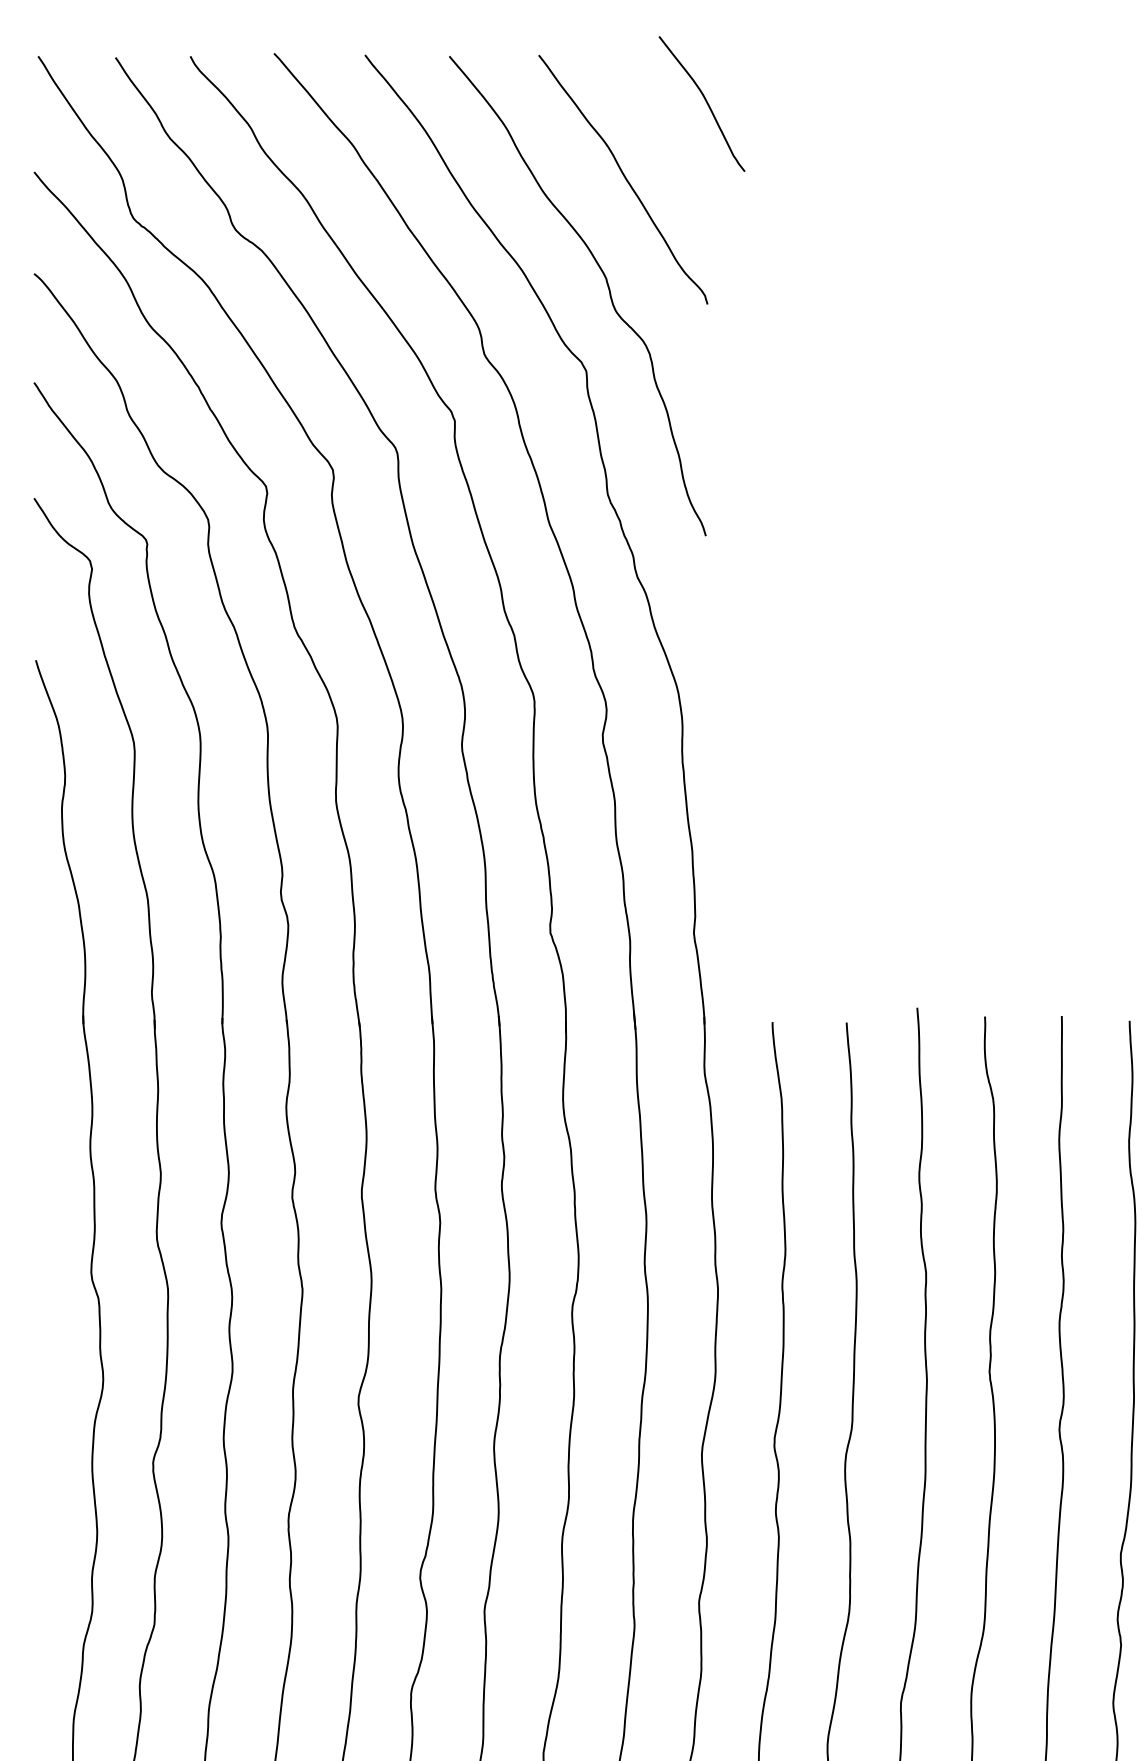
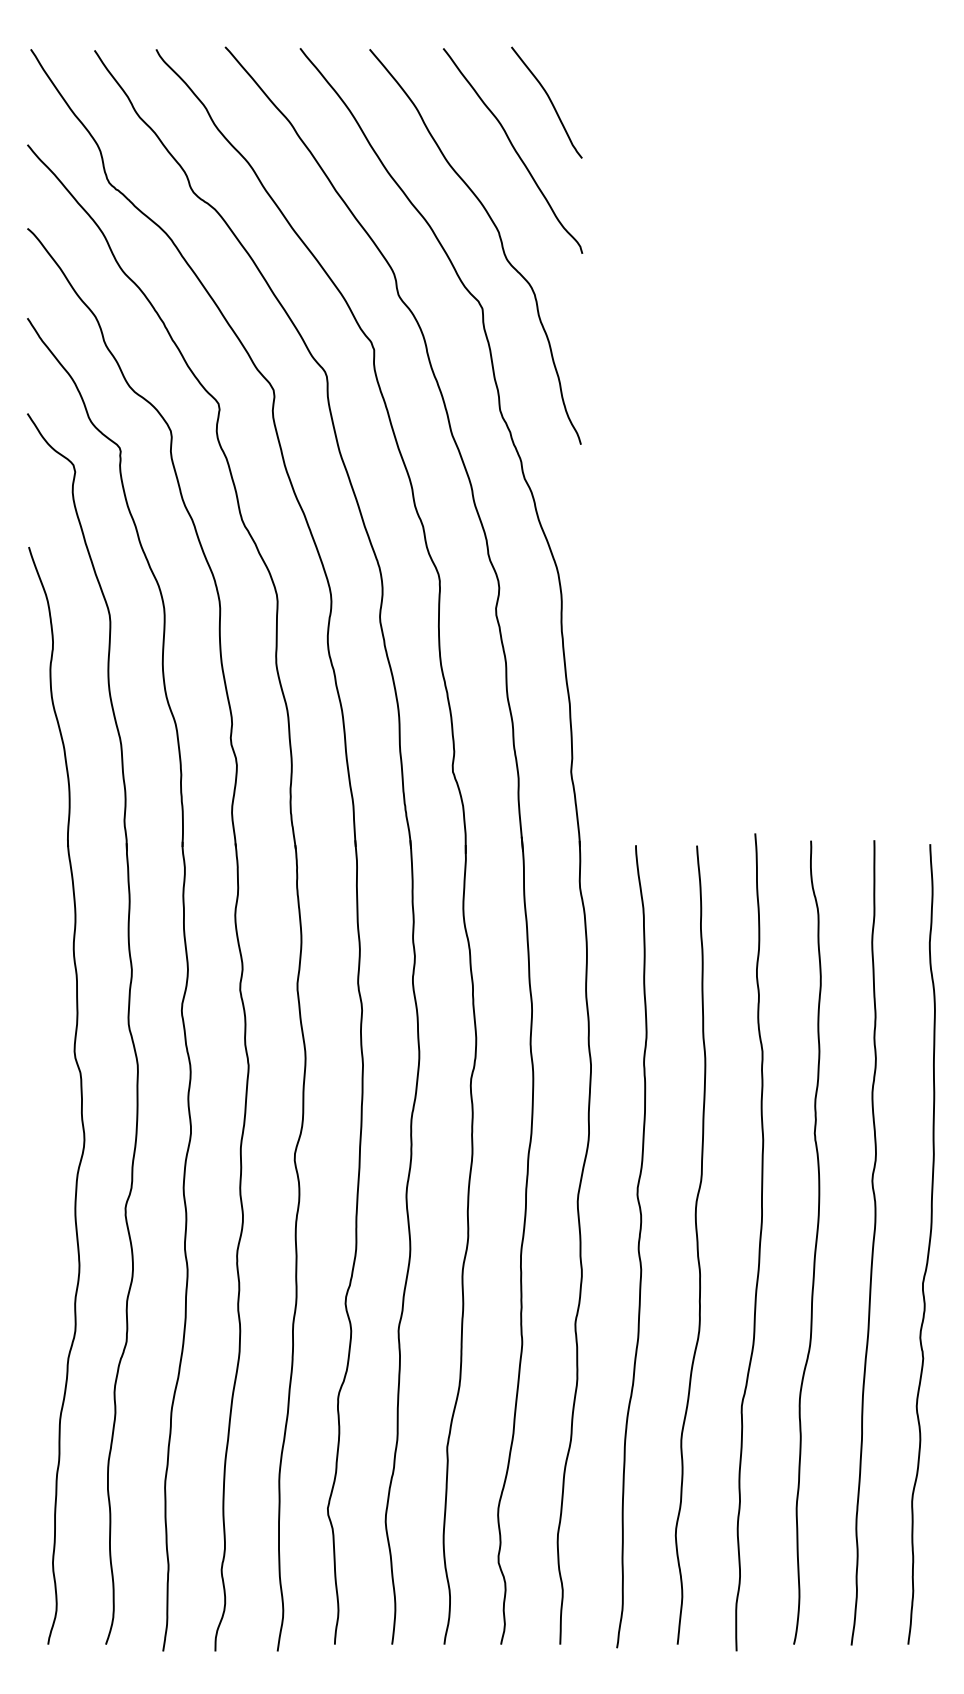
curve: (705, 101) -> (549, 100), moved

